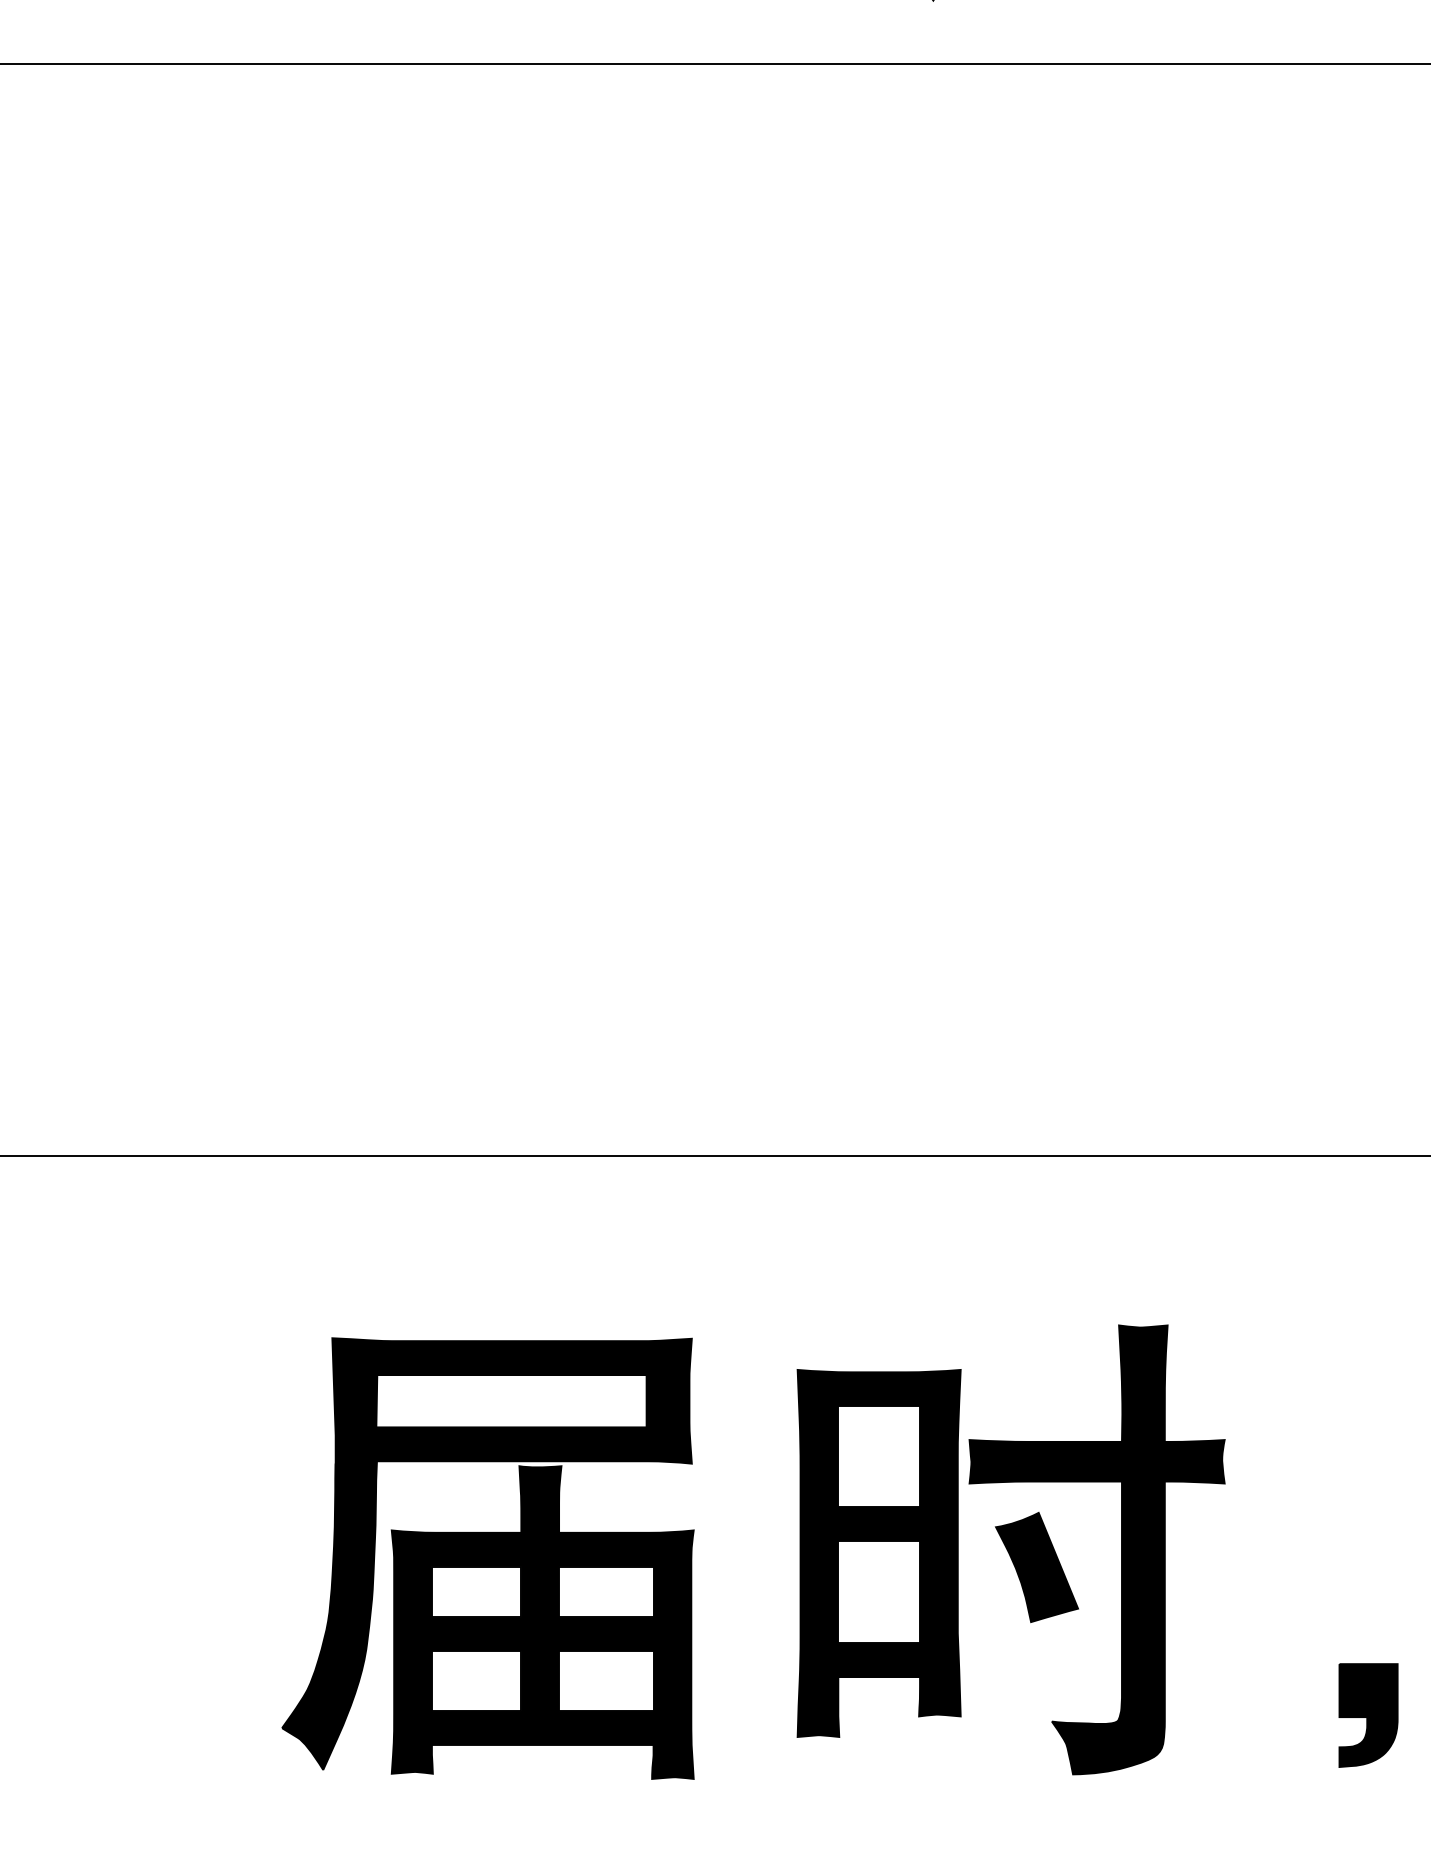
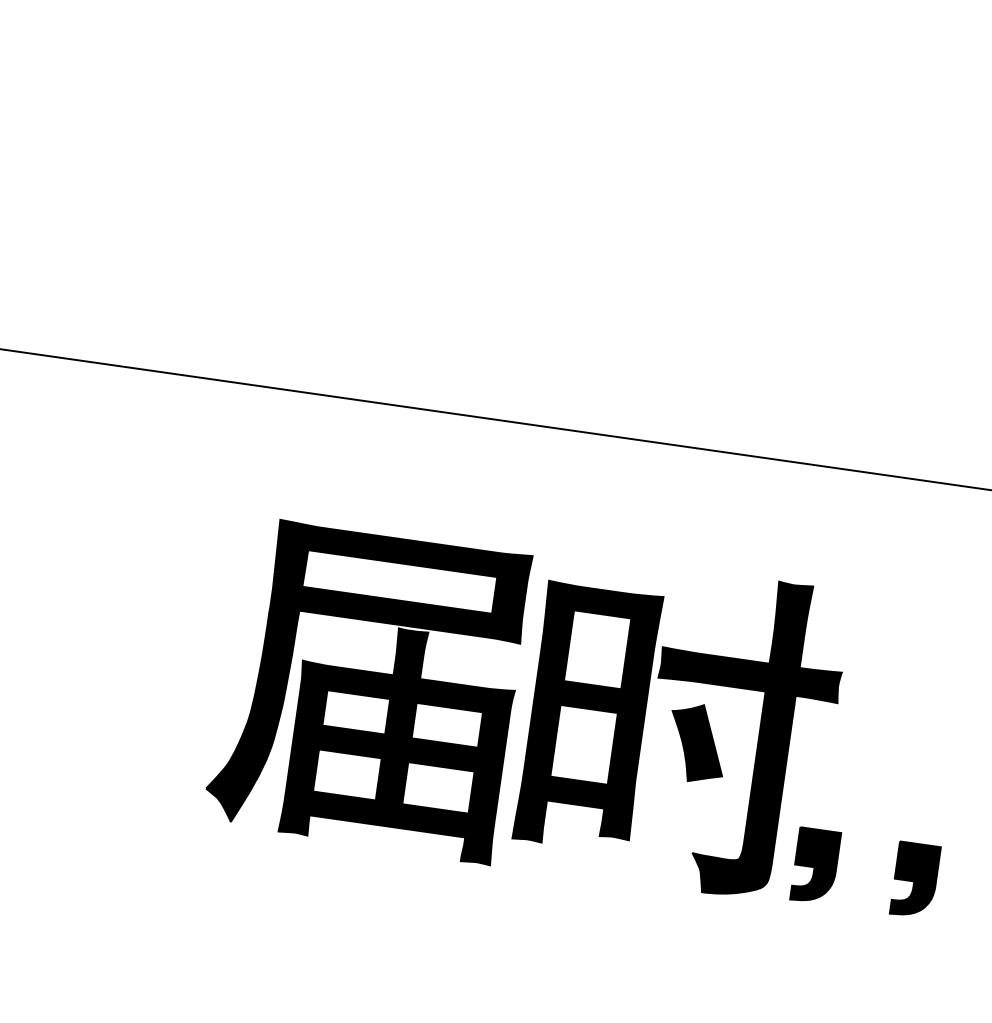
part: (487, 1558) -> (367, 689), moved
part: (1226, 1715) -> (815, 866), added

